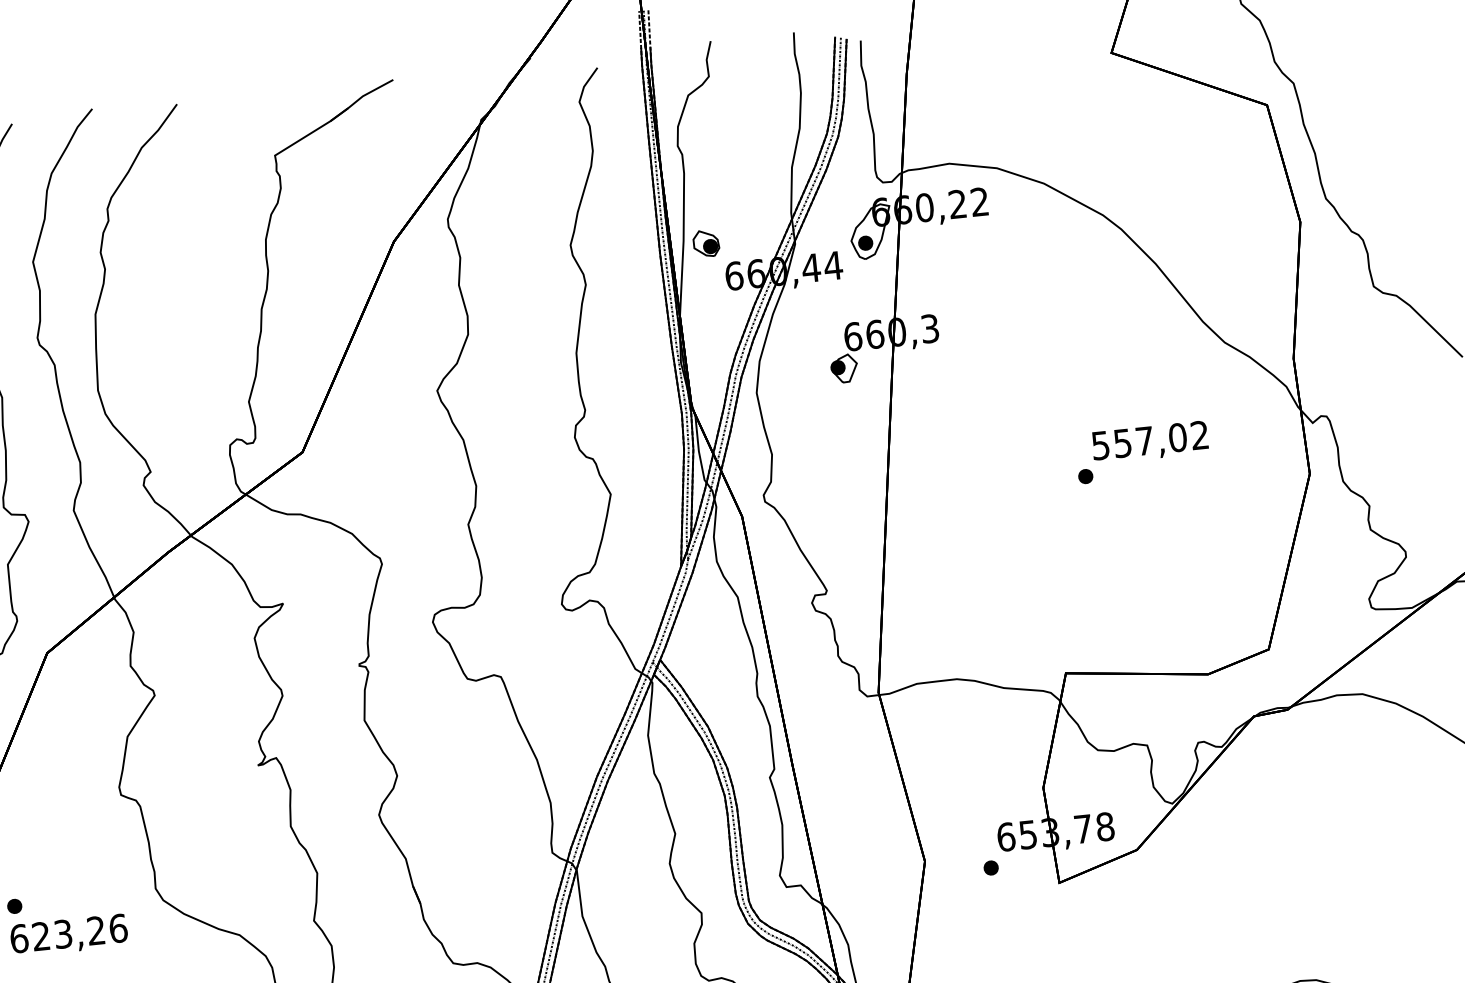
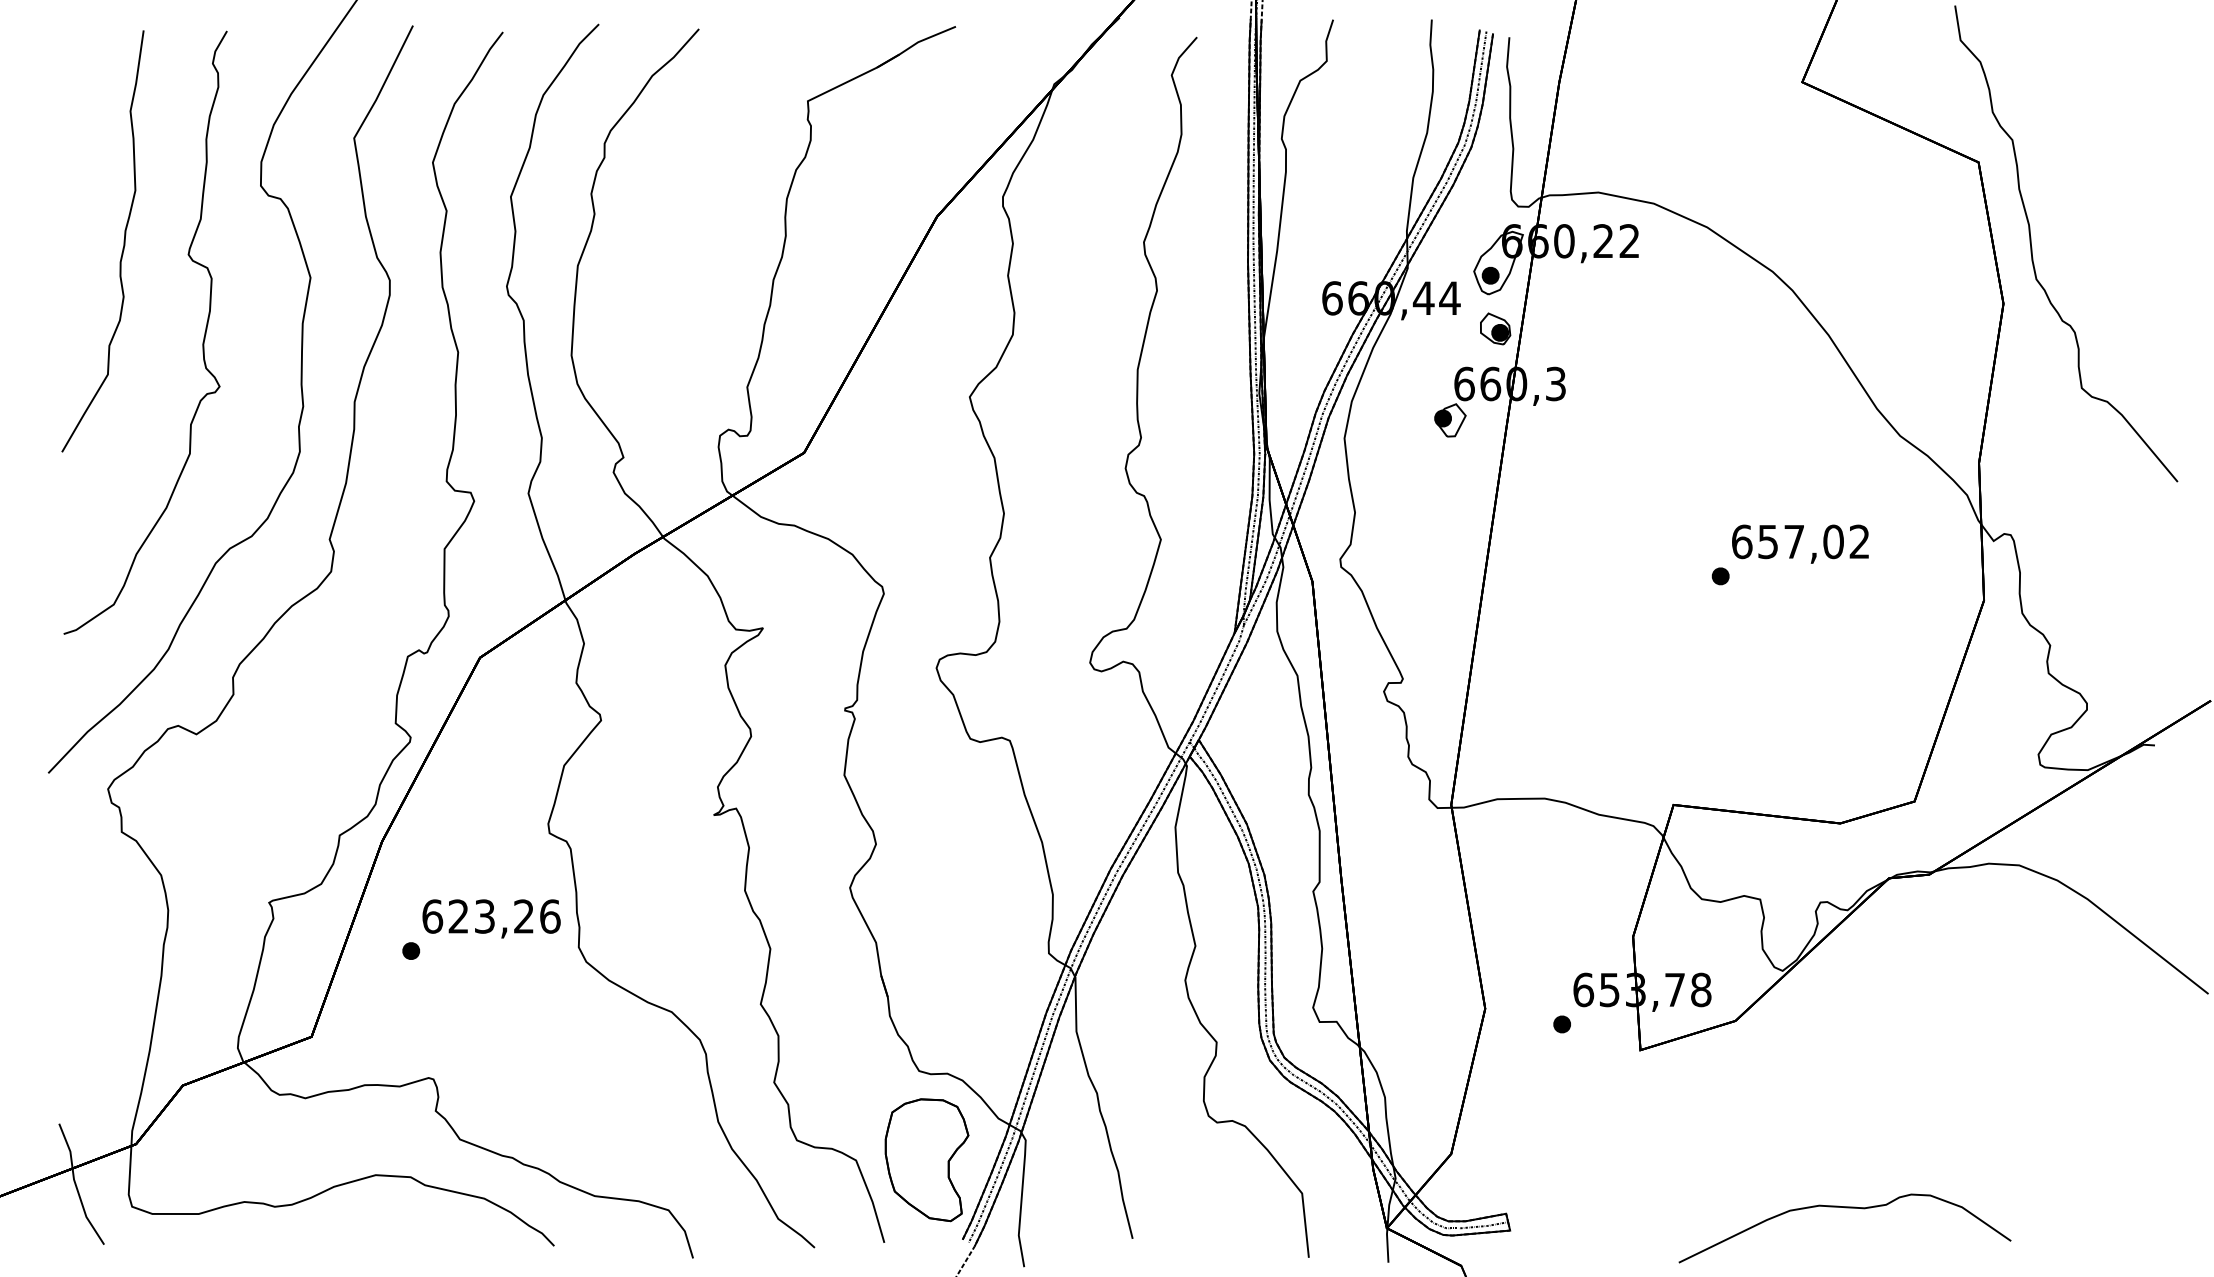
part: (706, 243) -> (1495, 328), moved
text: (1101, 445) -> (1742, 541), 557,02 -> 657,02
text: (69, 935) -> (491, 918), moved

